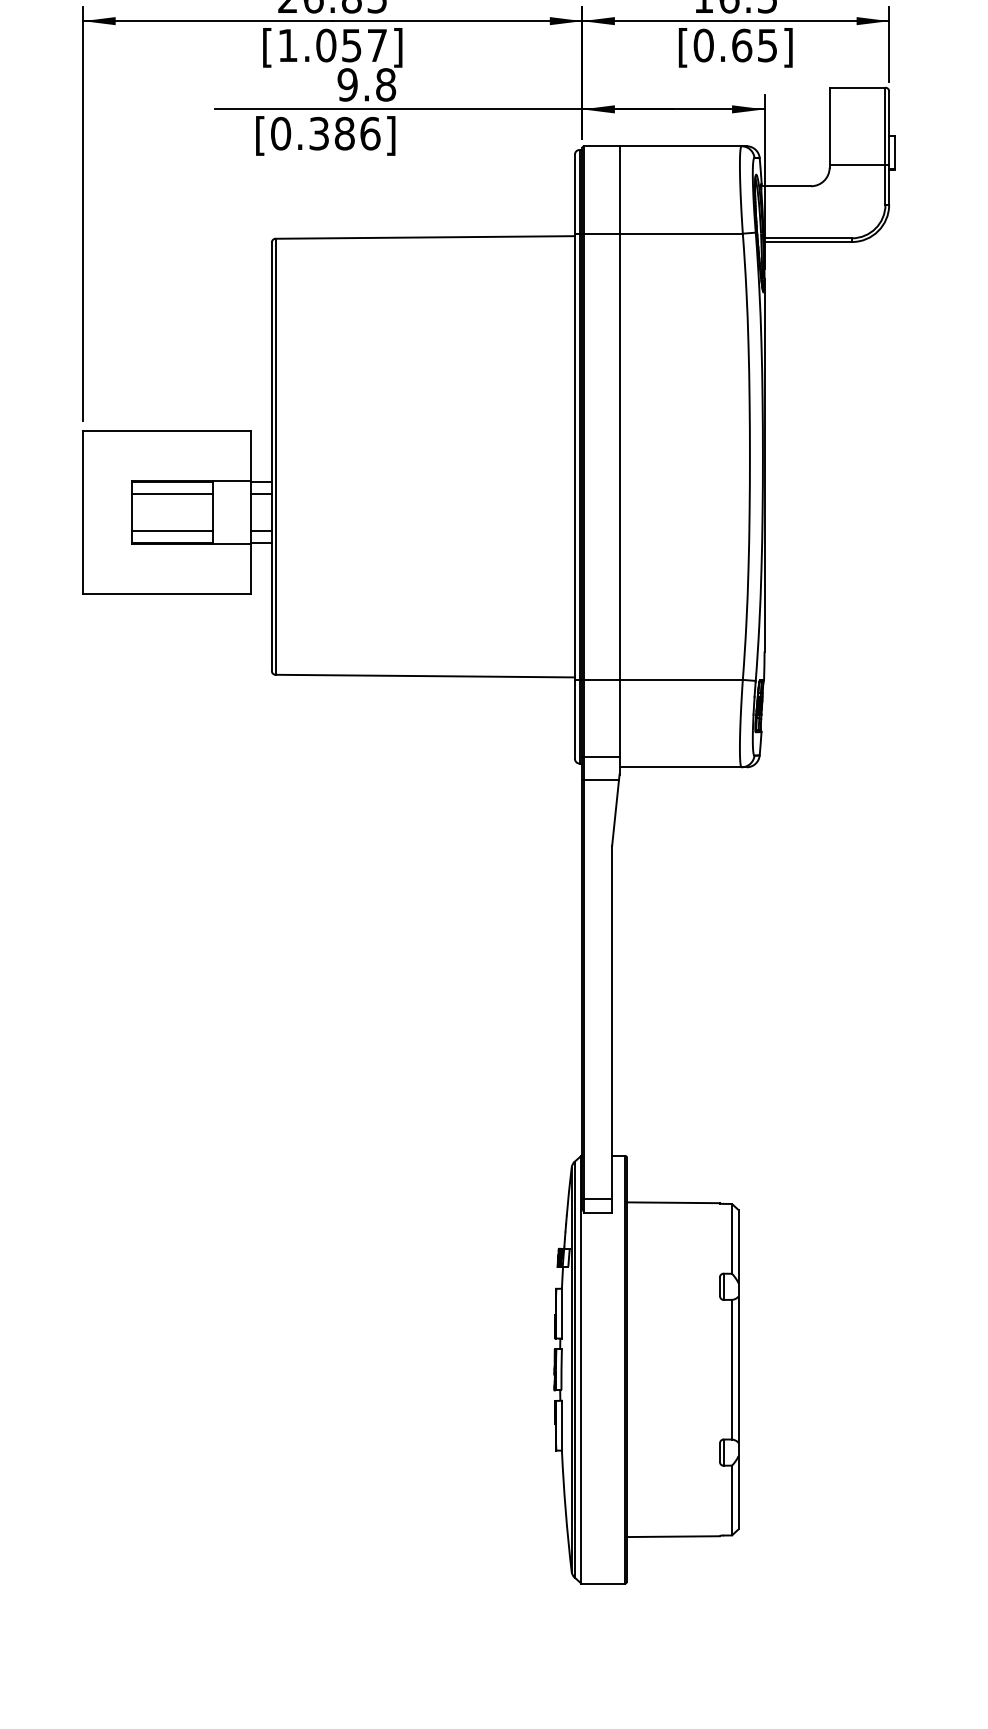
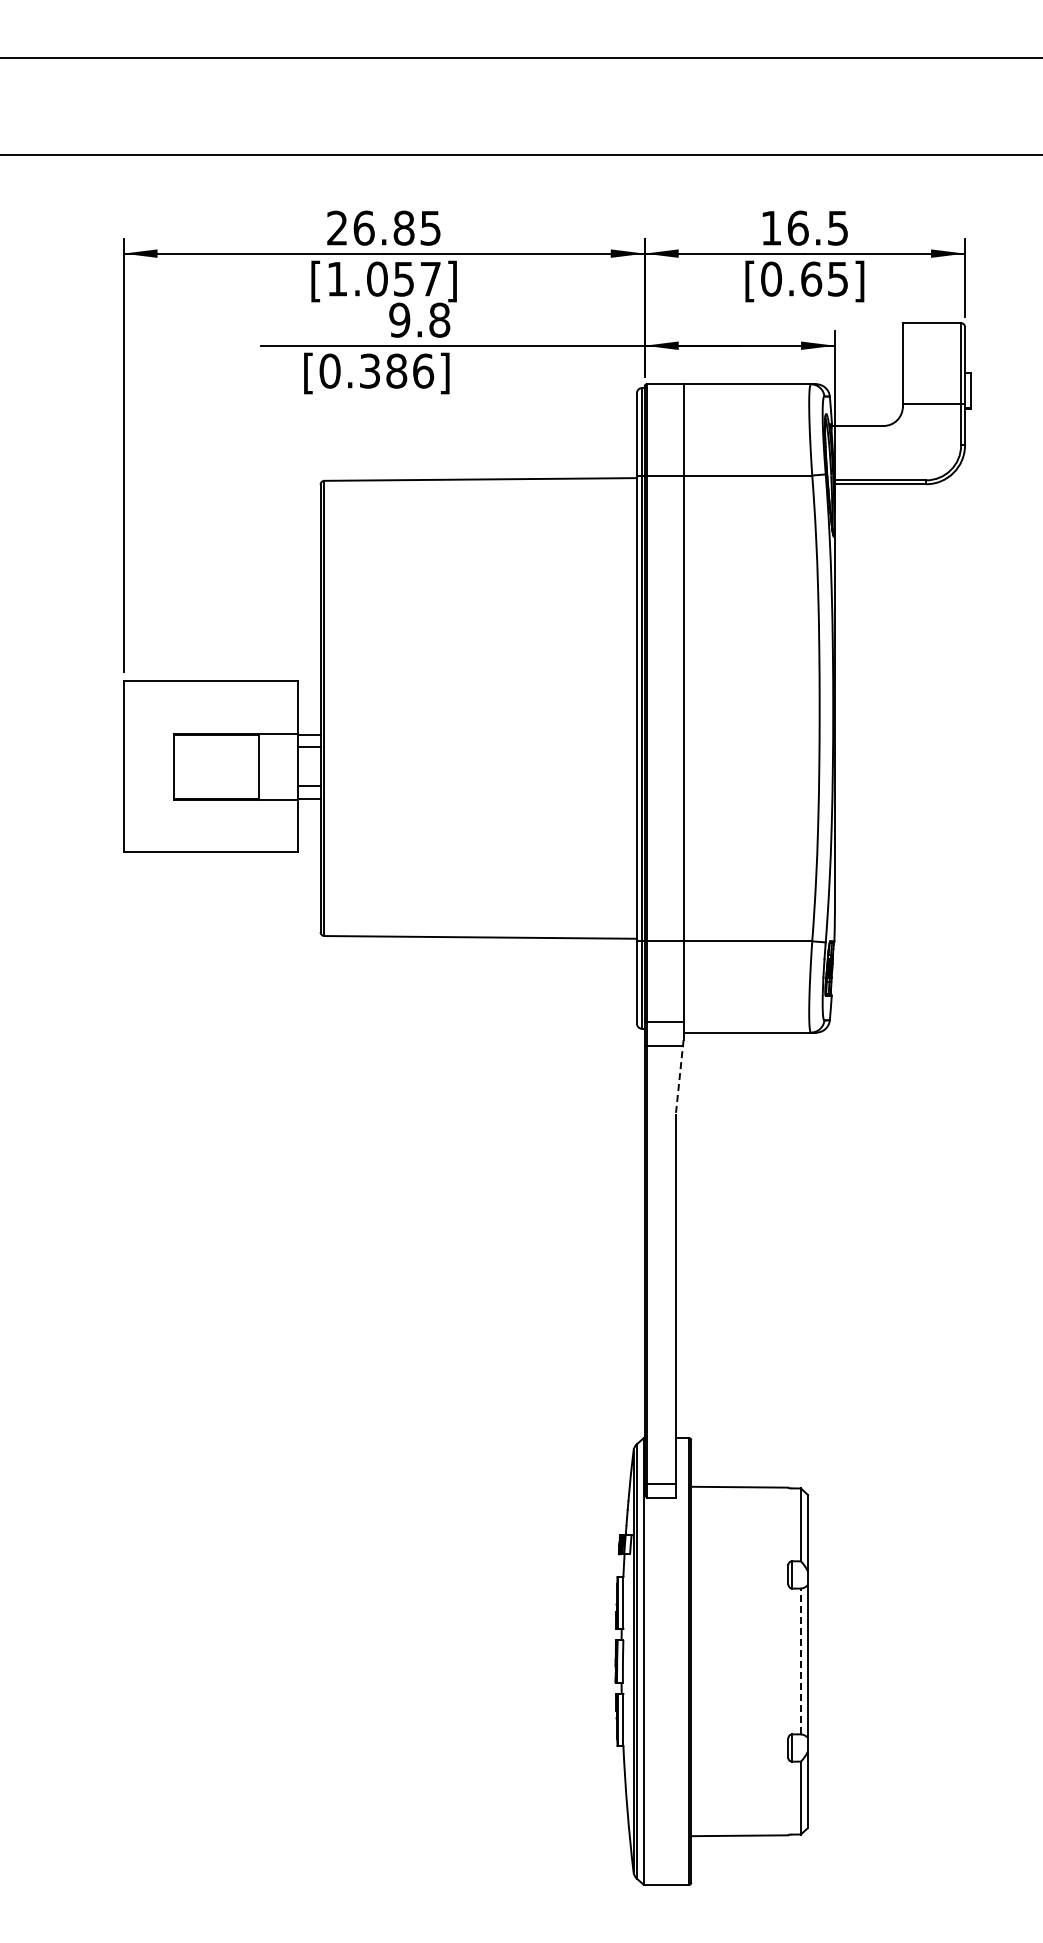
line: (172, 494) -> (216, 747), removed
line: (172, 531) -> (216, 786), removed
line: (615, 811) -> (679, 1078), solid -> dashed
line: (732, 1369) -> (801, 1661), solid -> dashed

